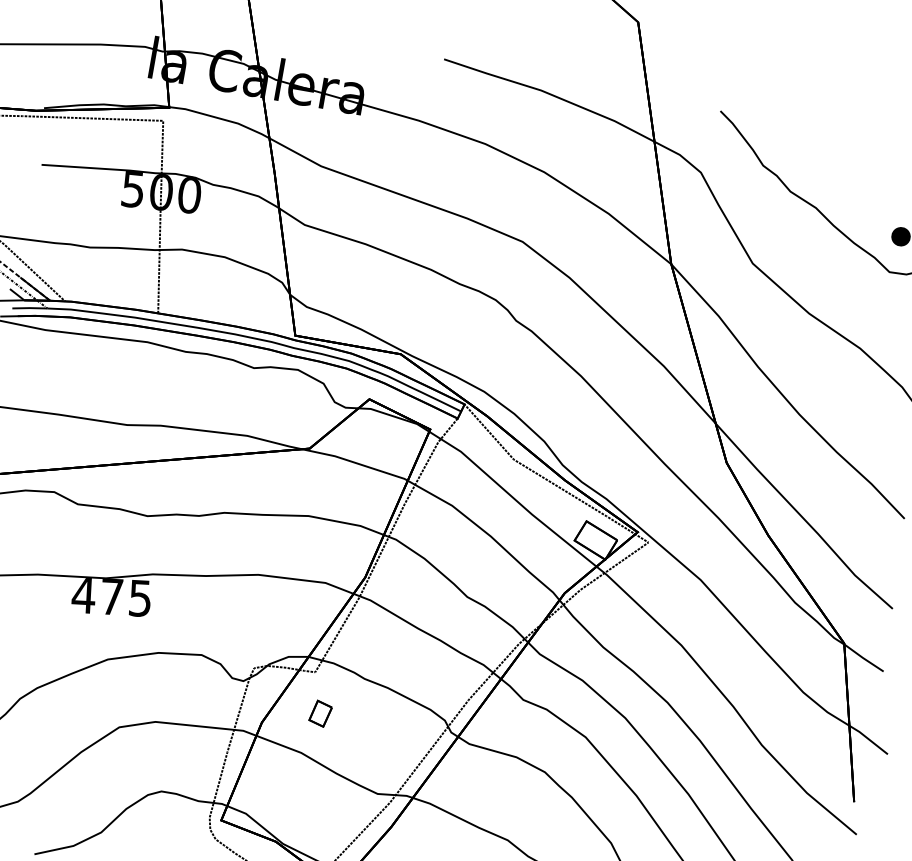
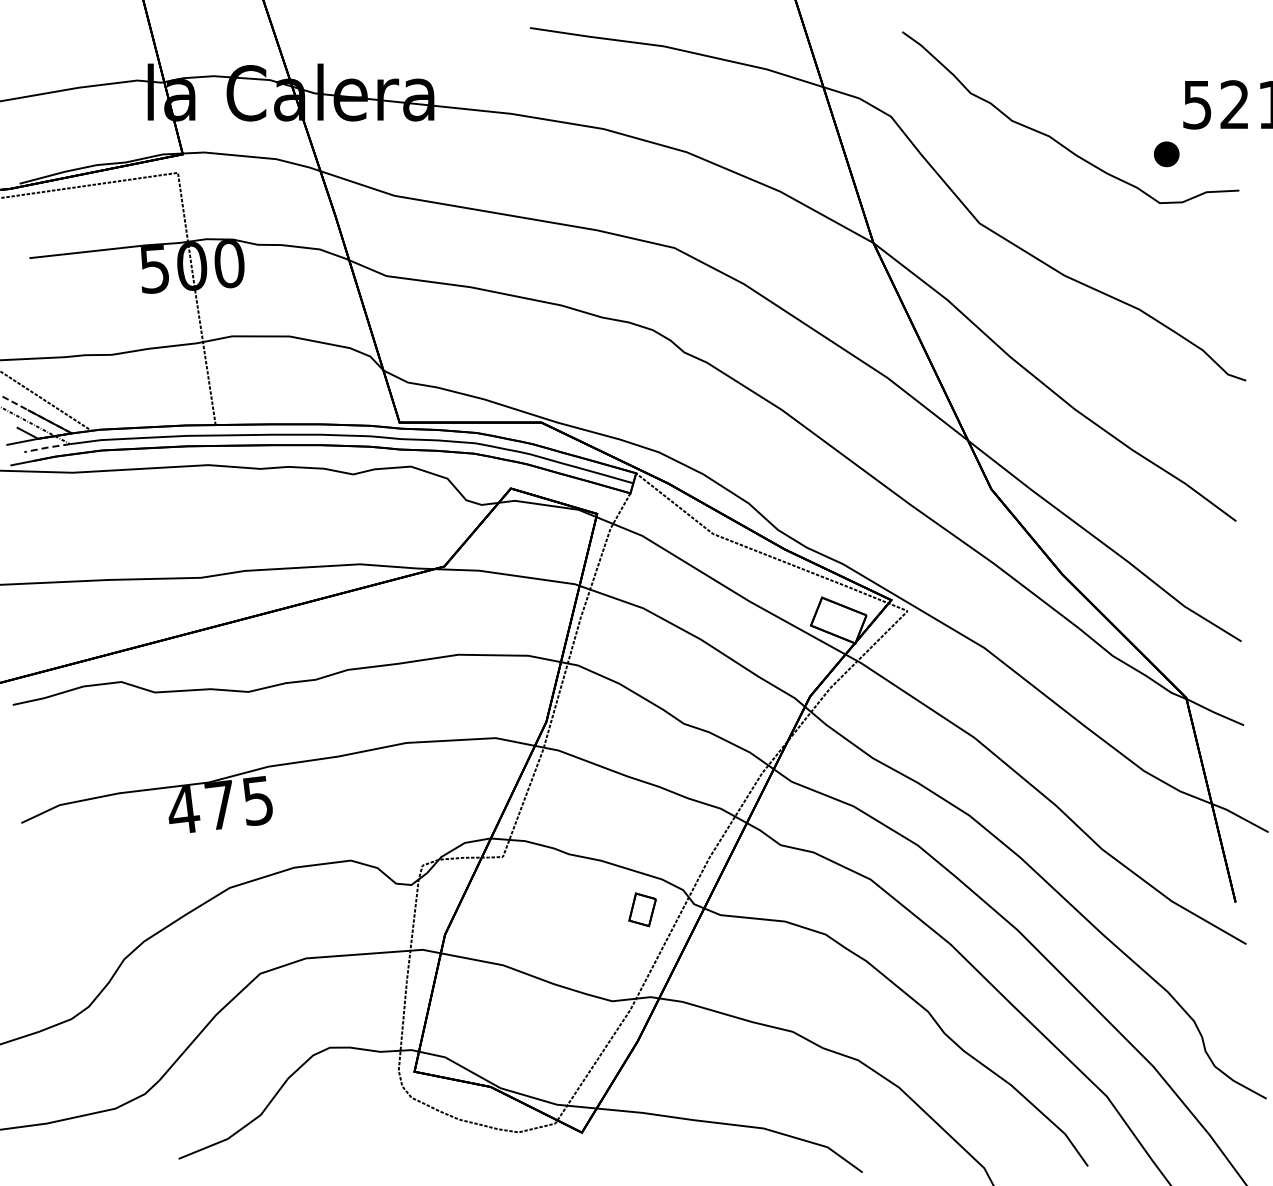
line: (30, 308) -> (47, 447), solid -> dashed
part: (320, 713) -> (642, 909), moved

